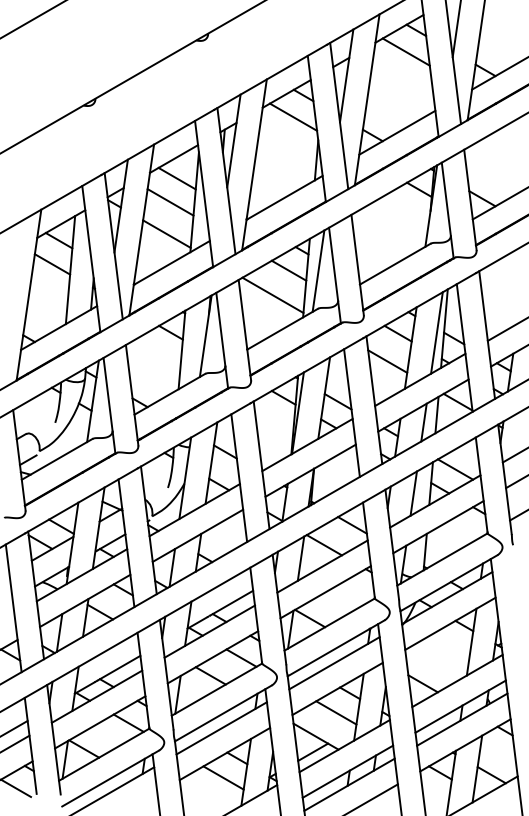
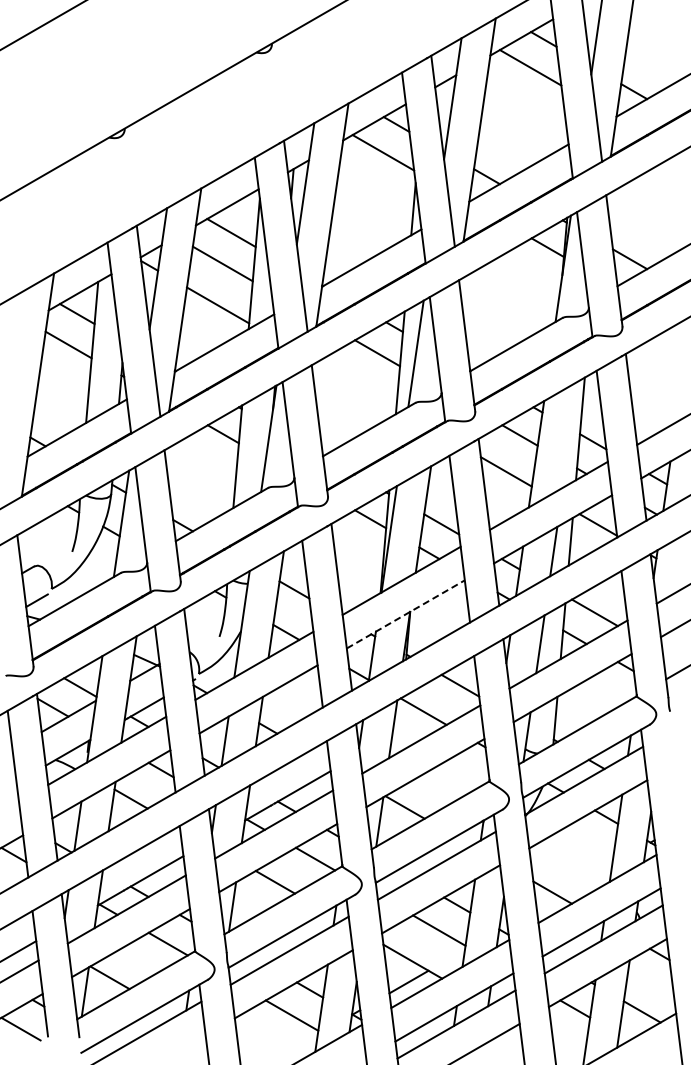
line: (272, 295) -> (356, 385), removed
line: (436, 332) -> (570, 434), removed
line: (311, 470) -> (406, 614), solid -> dashed

